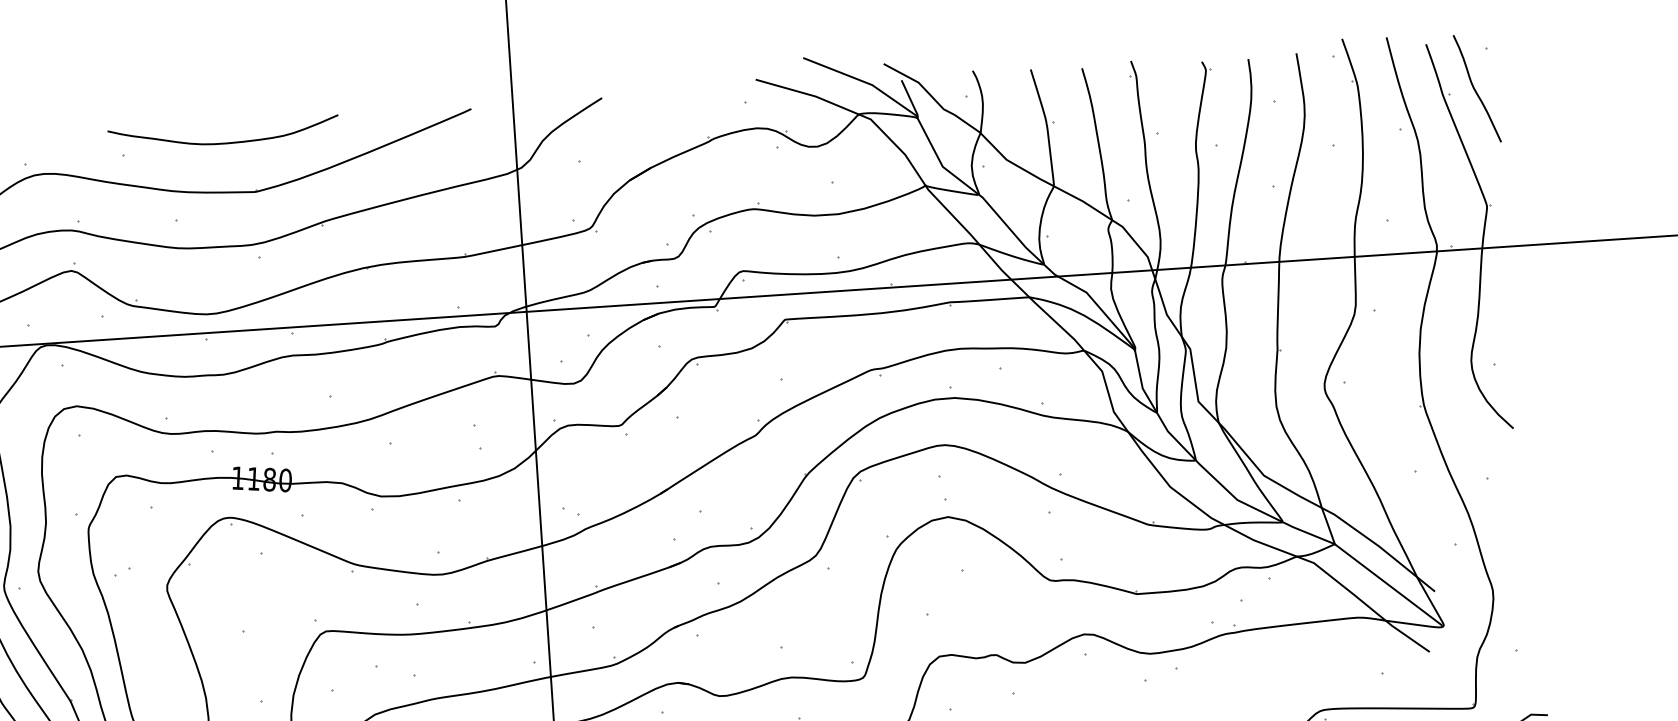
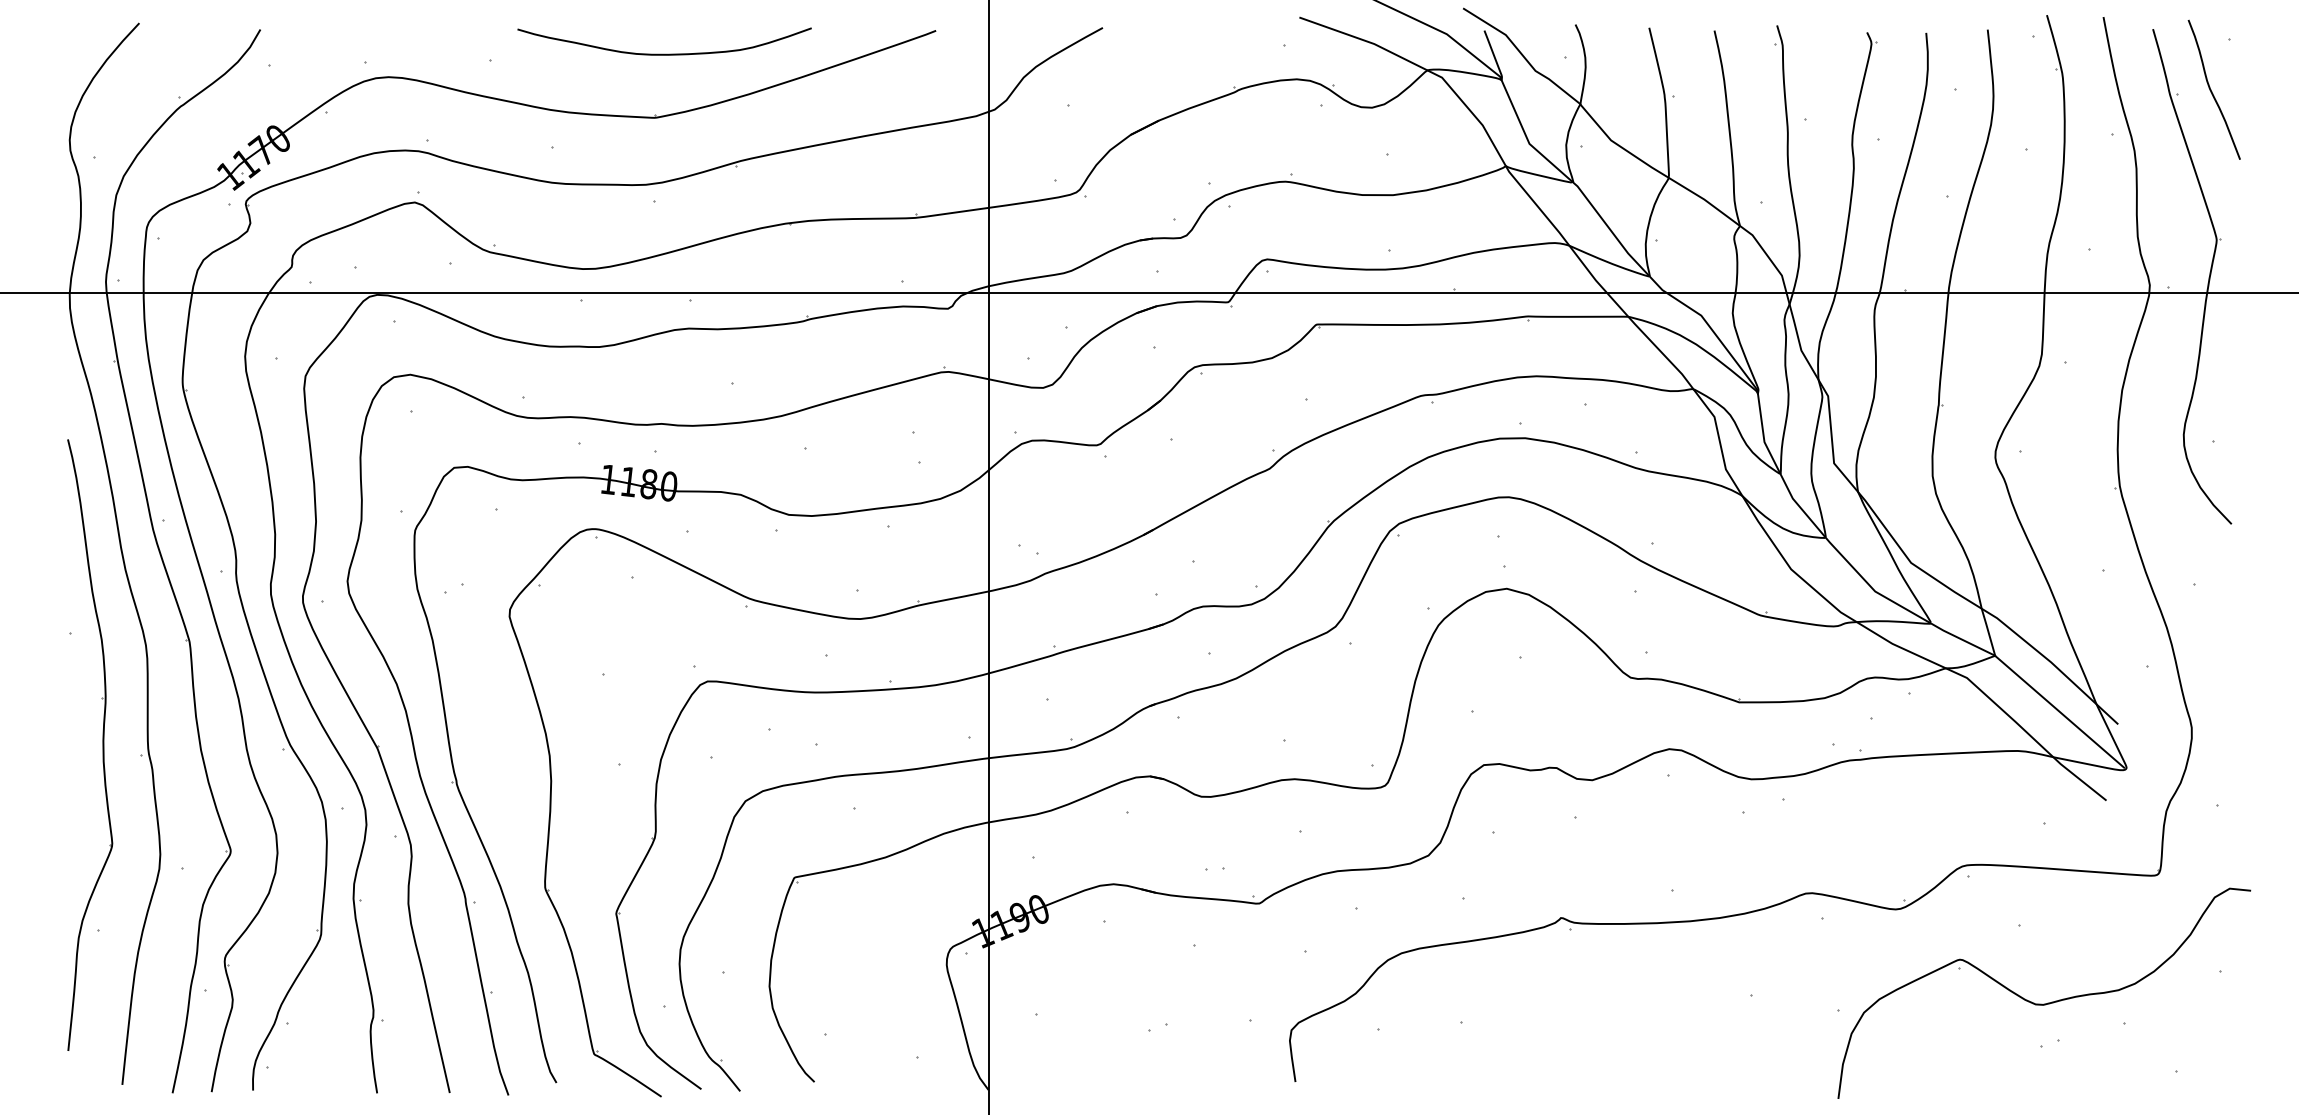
curve: (224, 142) -> (664, 53), moved

